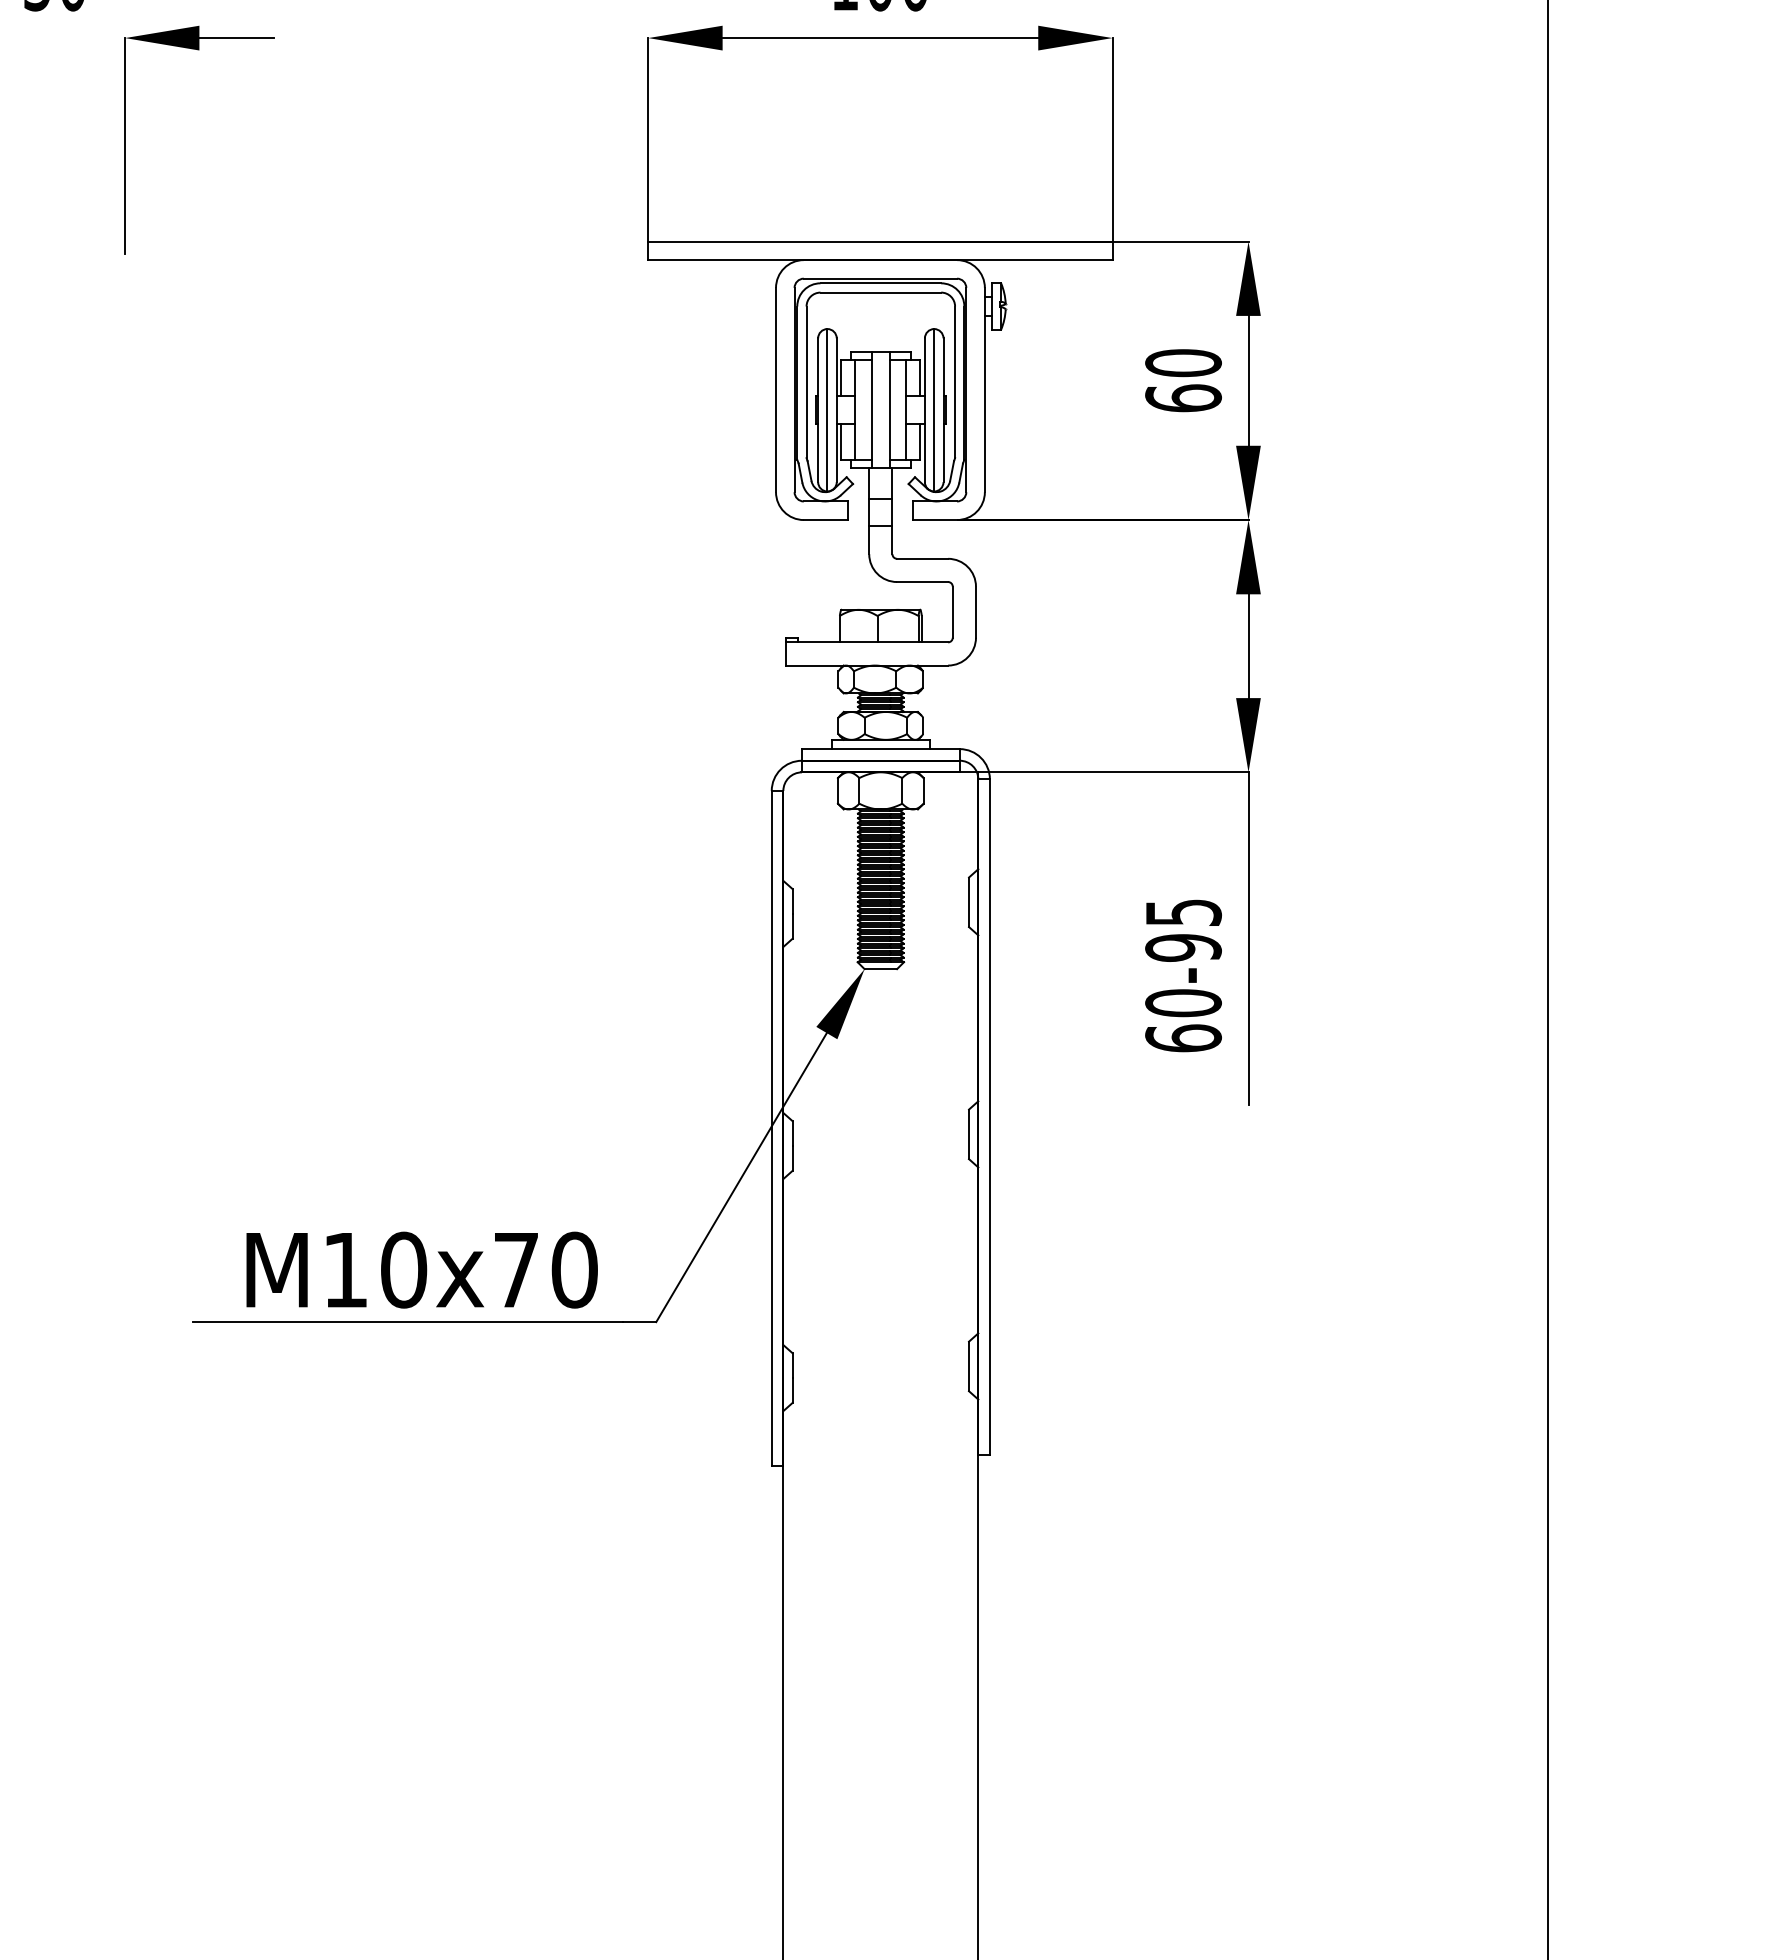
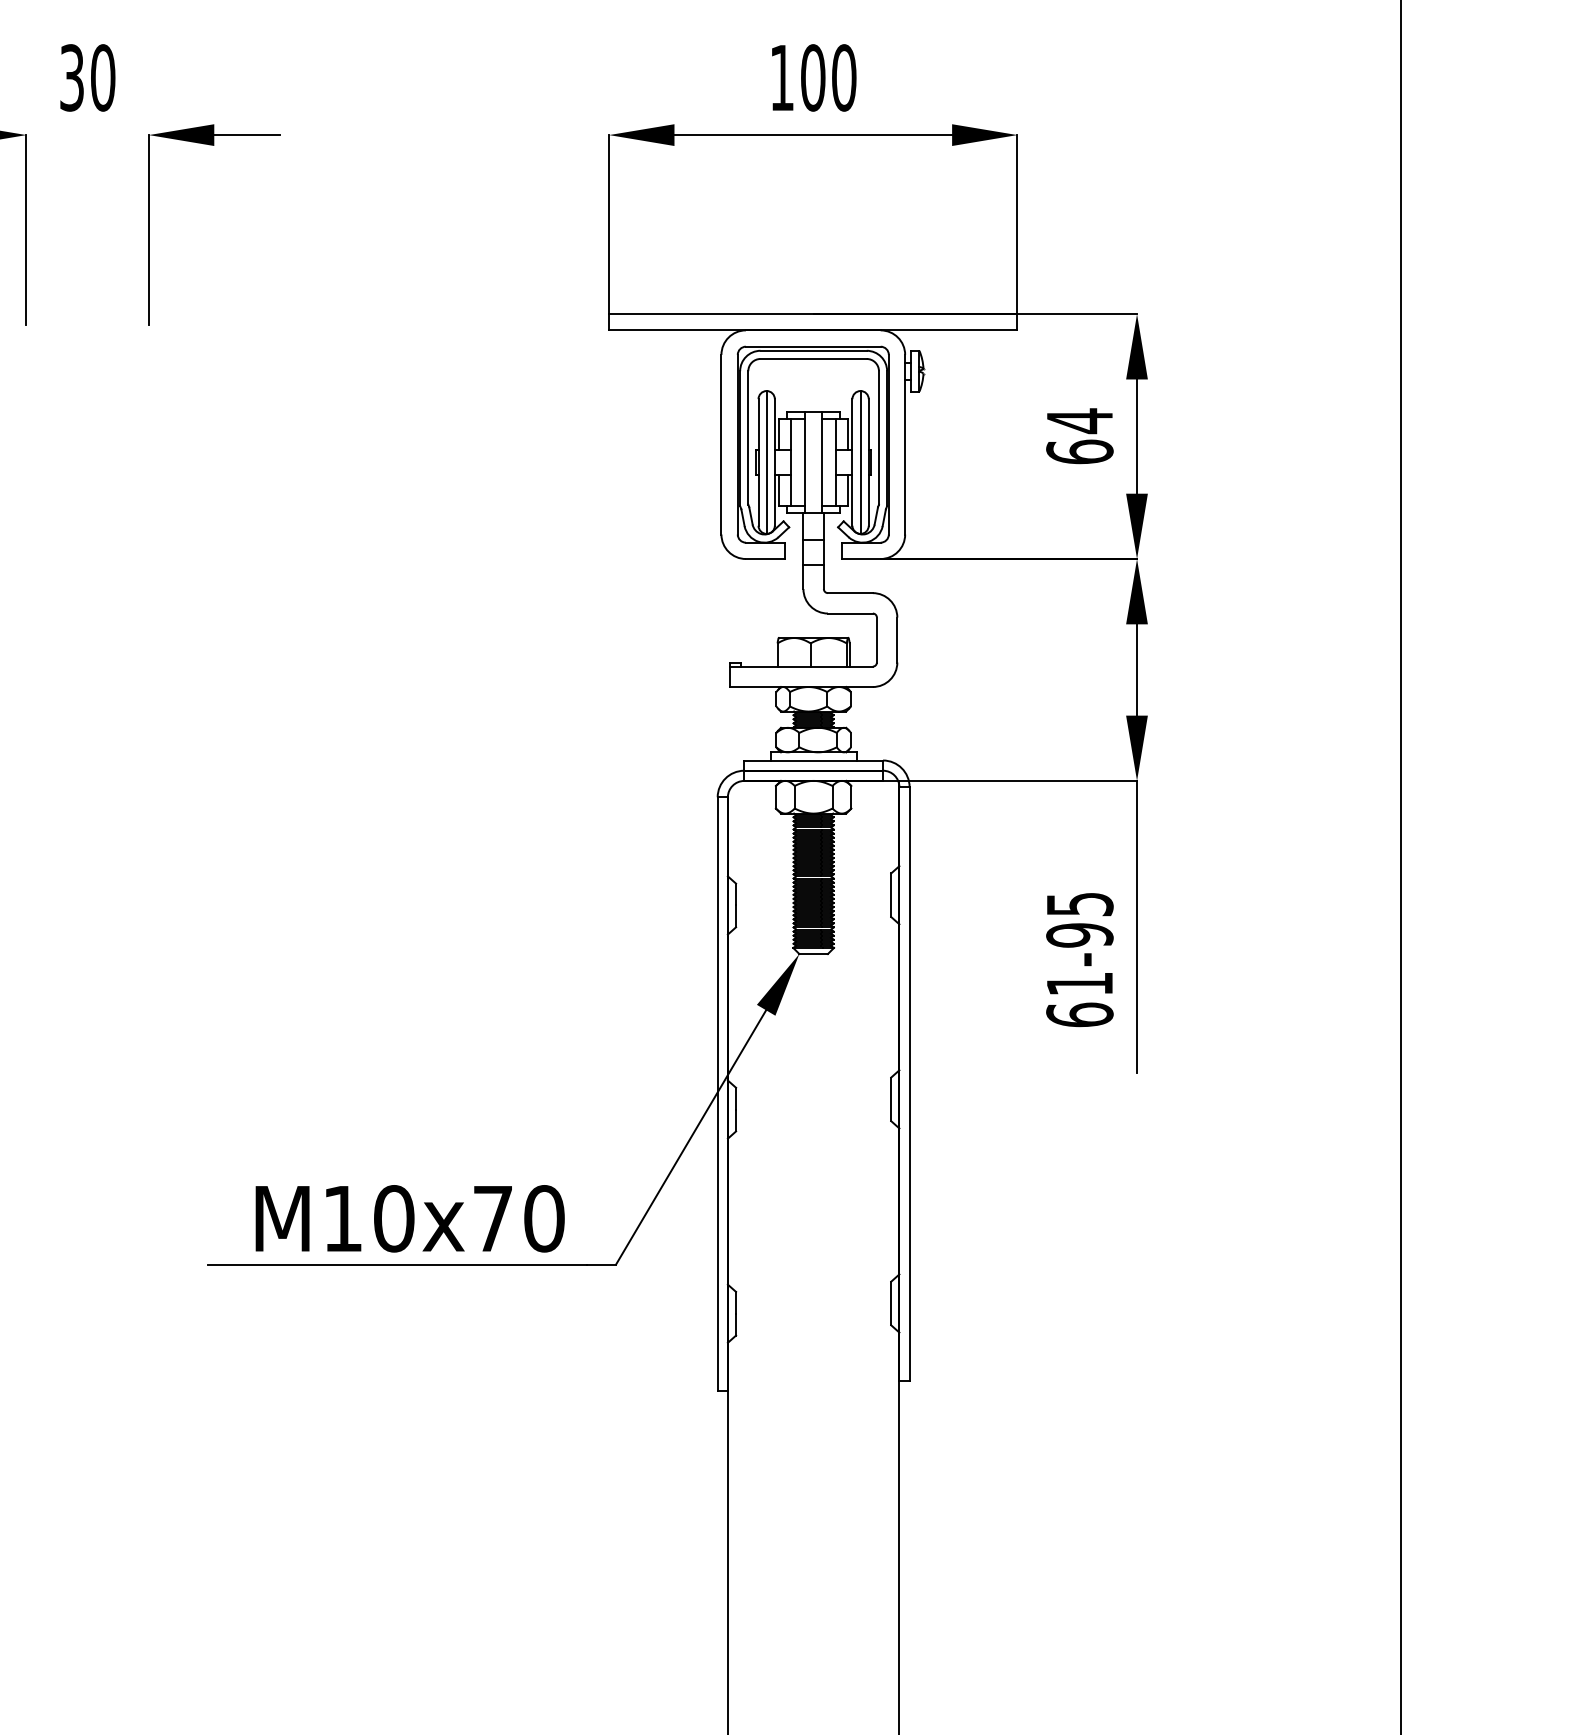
text: (1183, 363) -> (1079, 421), 60 -> 64
text: (1183, 1002) -> (1079, 983), 60-95 -> 61-95

